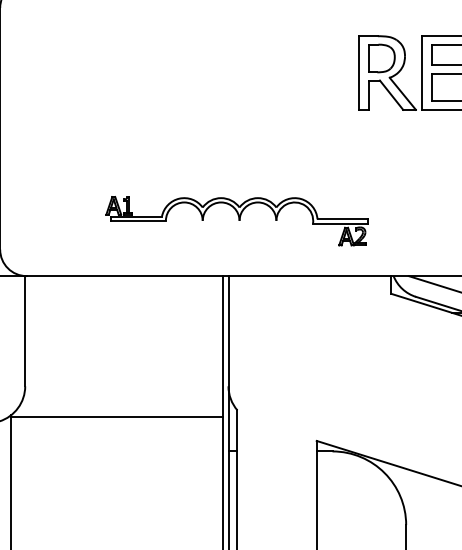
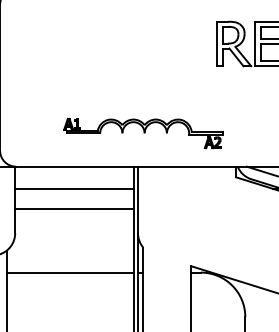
line: (123, 312) -> (74, 188), added
line: (123, 345) -> (74, 208), added
line: (116, 416) -> (70, 272), moved

